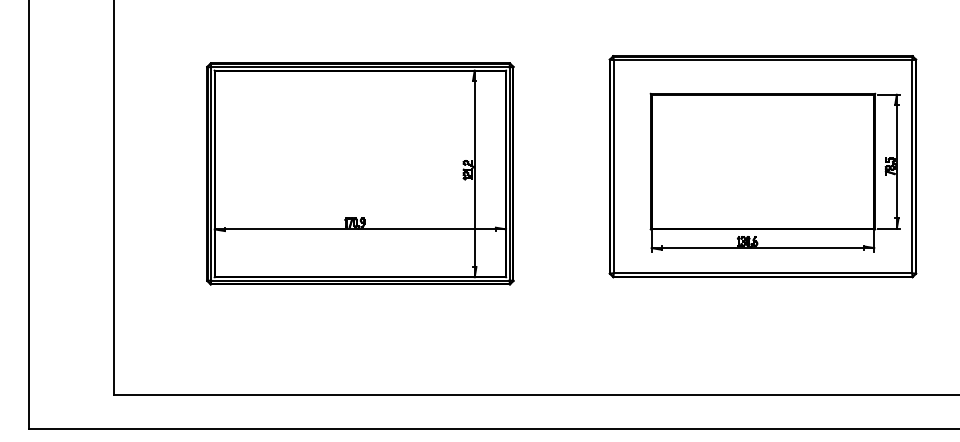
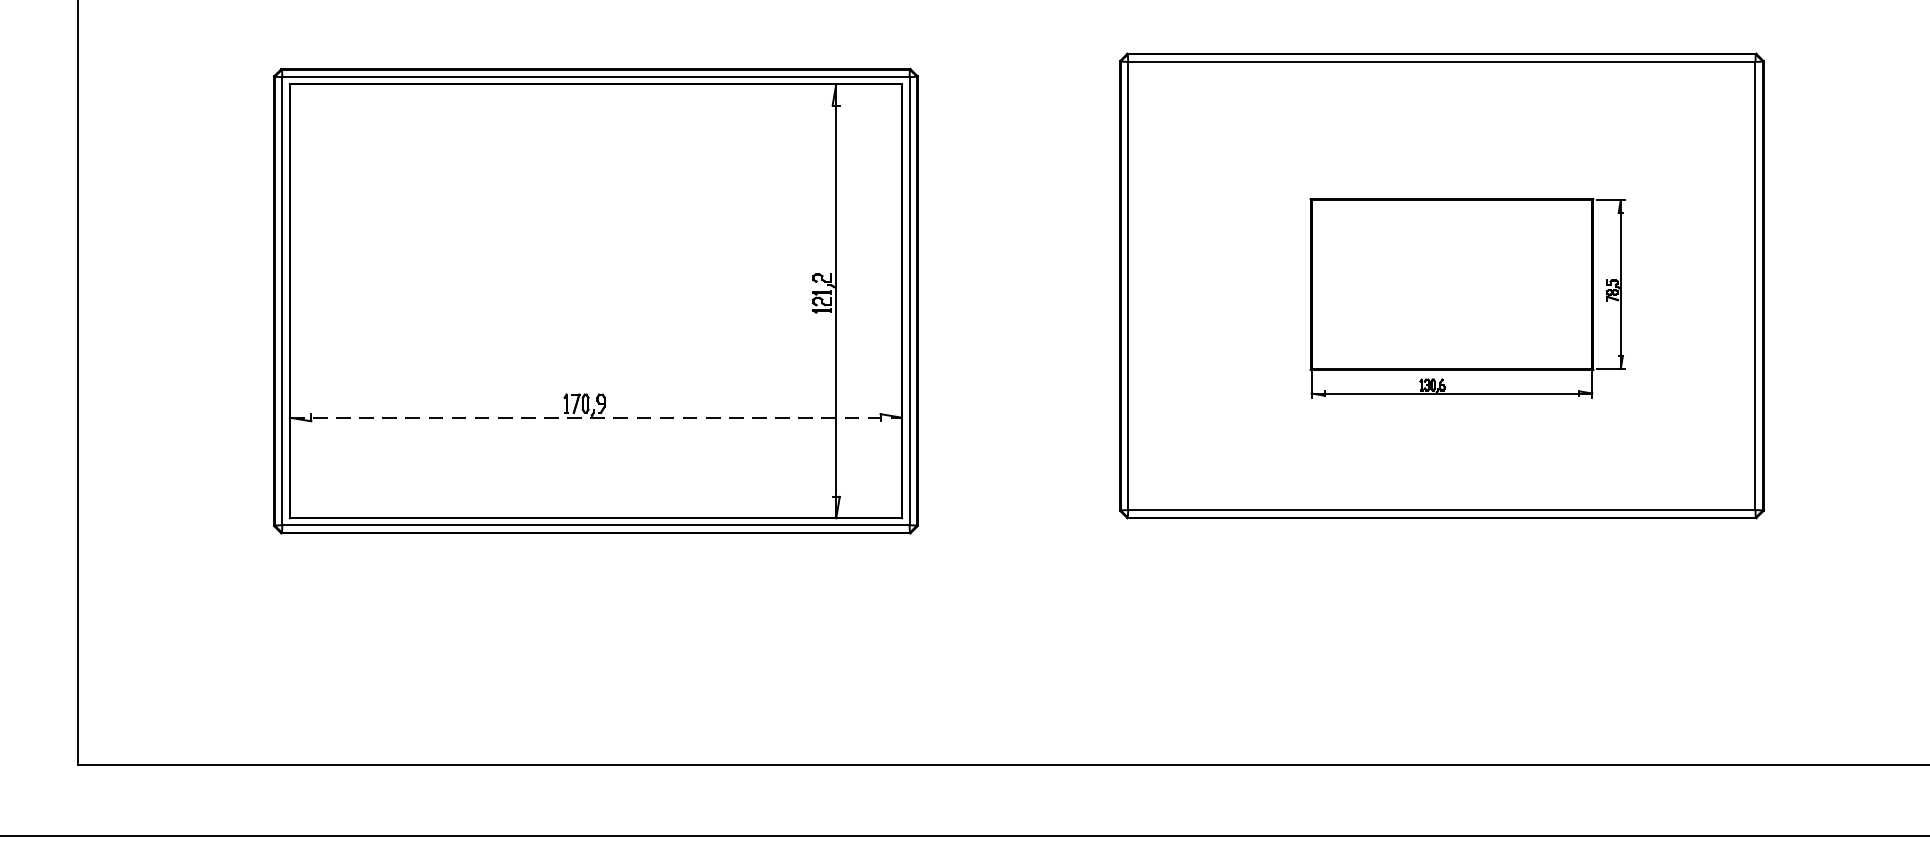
part: (774, 172) -> (1466, 298), size x0.6
line: (360, 229) -> (596, 417), solid -> dashed

